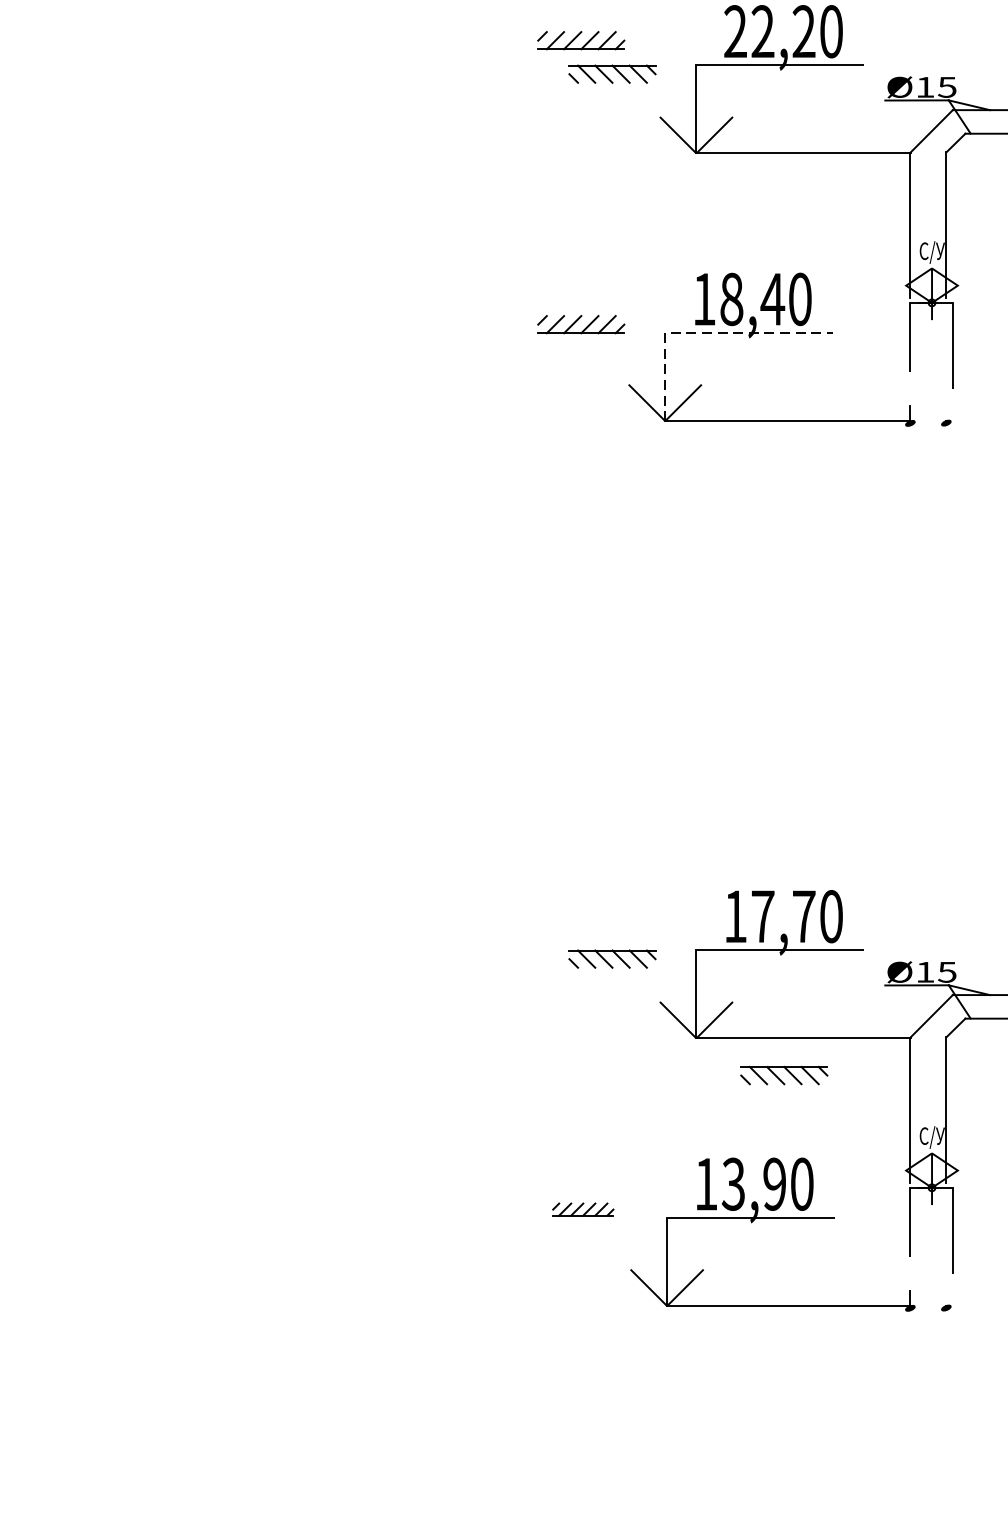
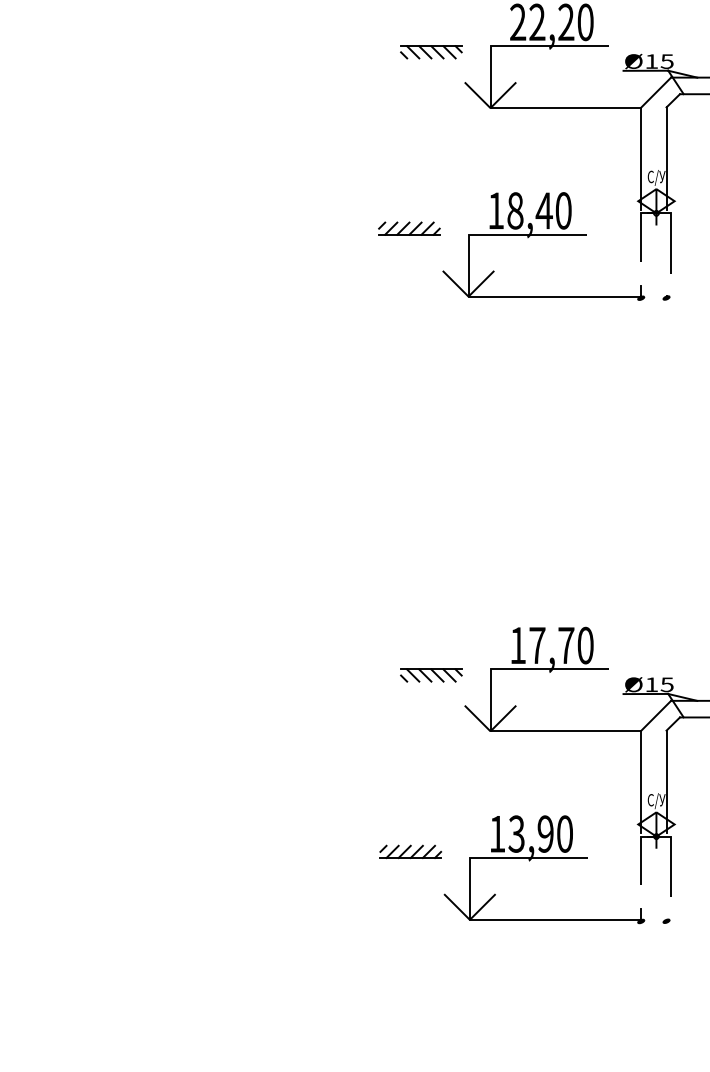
part: (581, 40) -> (409, 28), removed
line: (704, 332) -> (496, 234), dashed -> solid
part: (784, 1075) -> (552, 757), removed
part: (582, 1208) -> (410, 851), size x1.43

